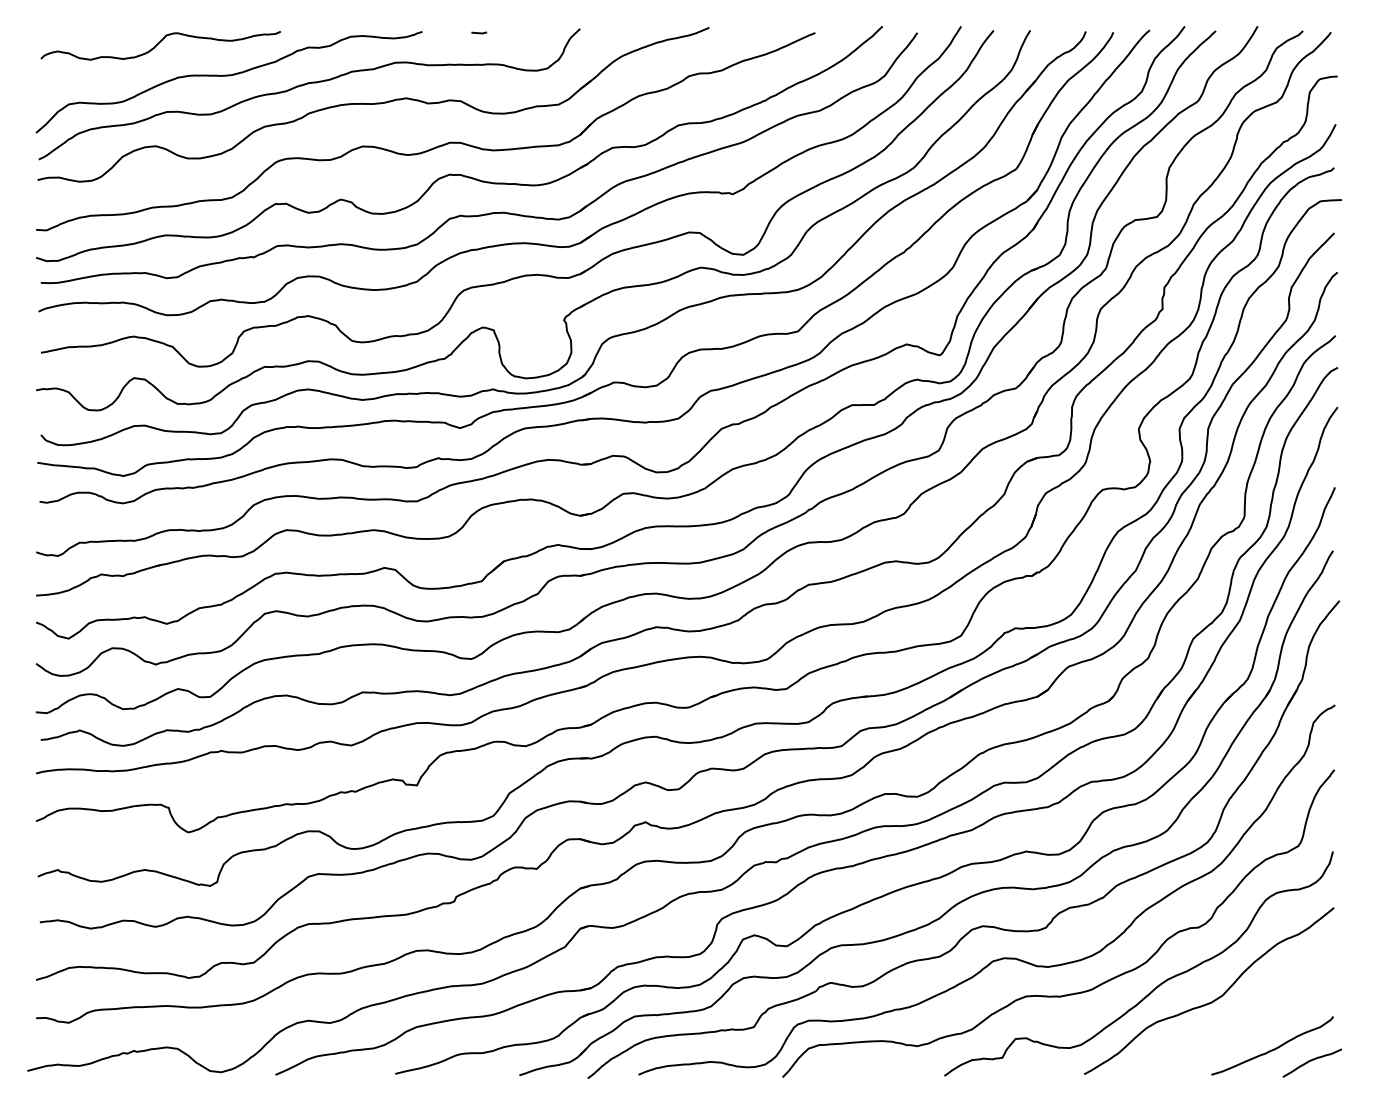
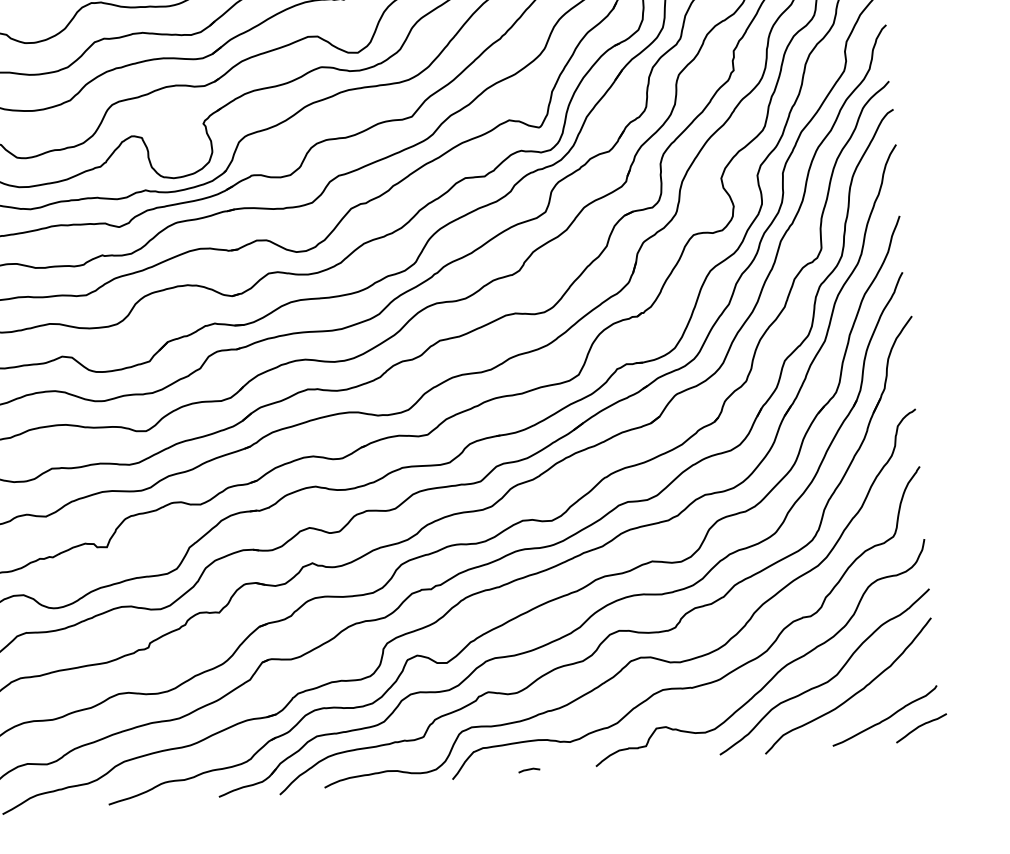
curve: (1241, 1017) -> (855, 692), added
line: (869, 1073) -> (529, 769), added

